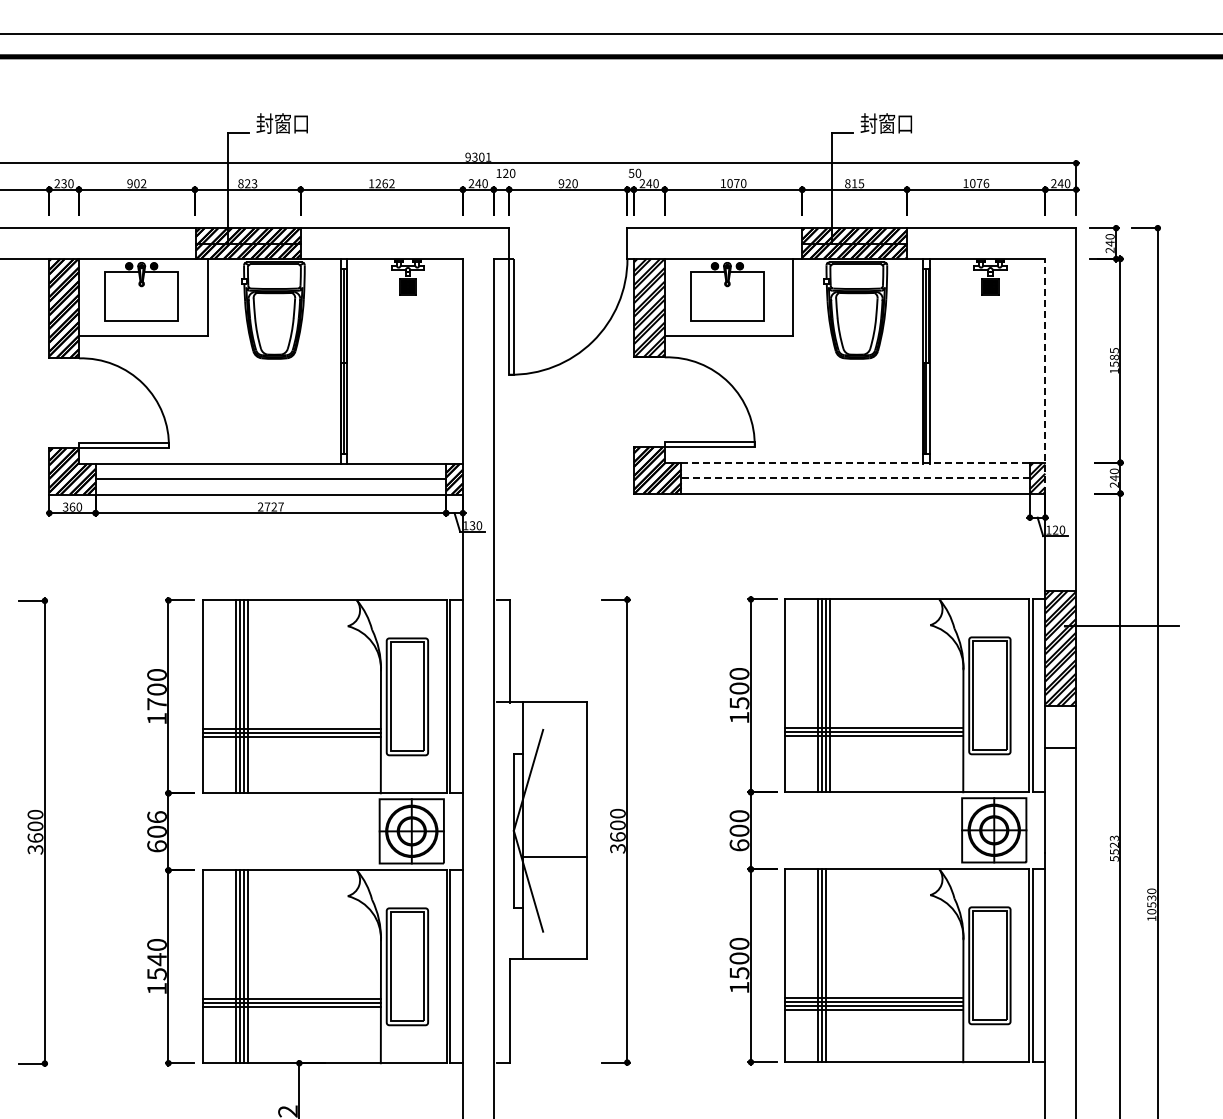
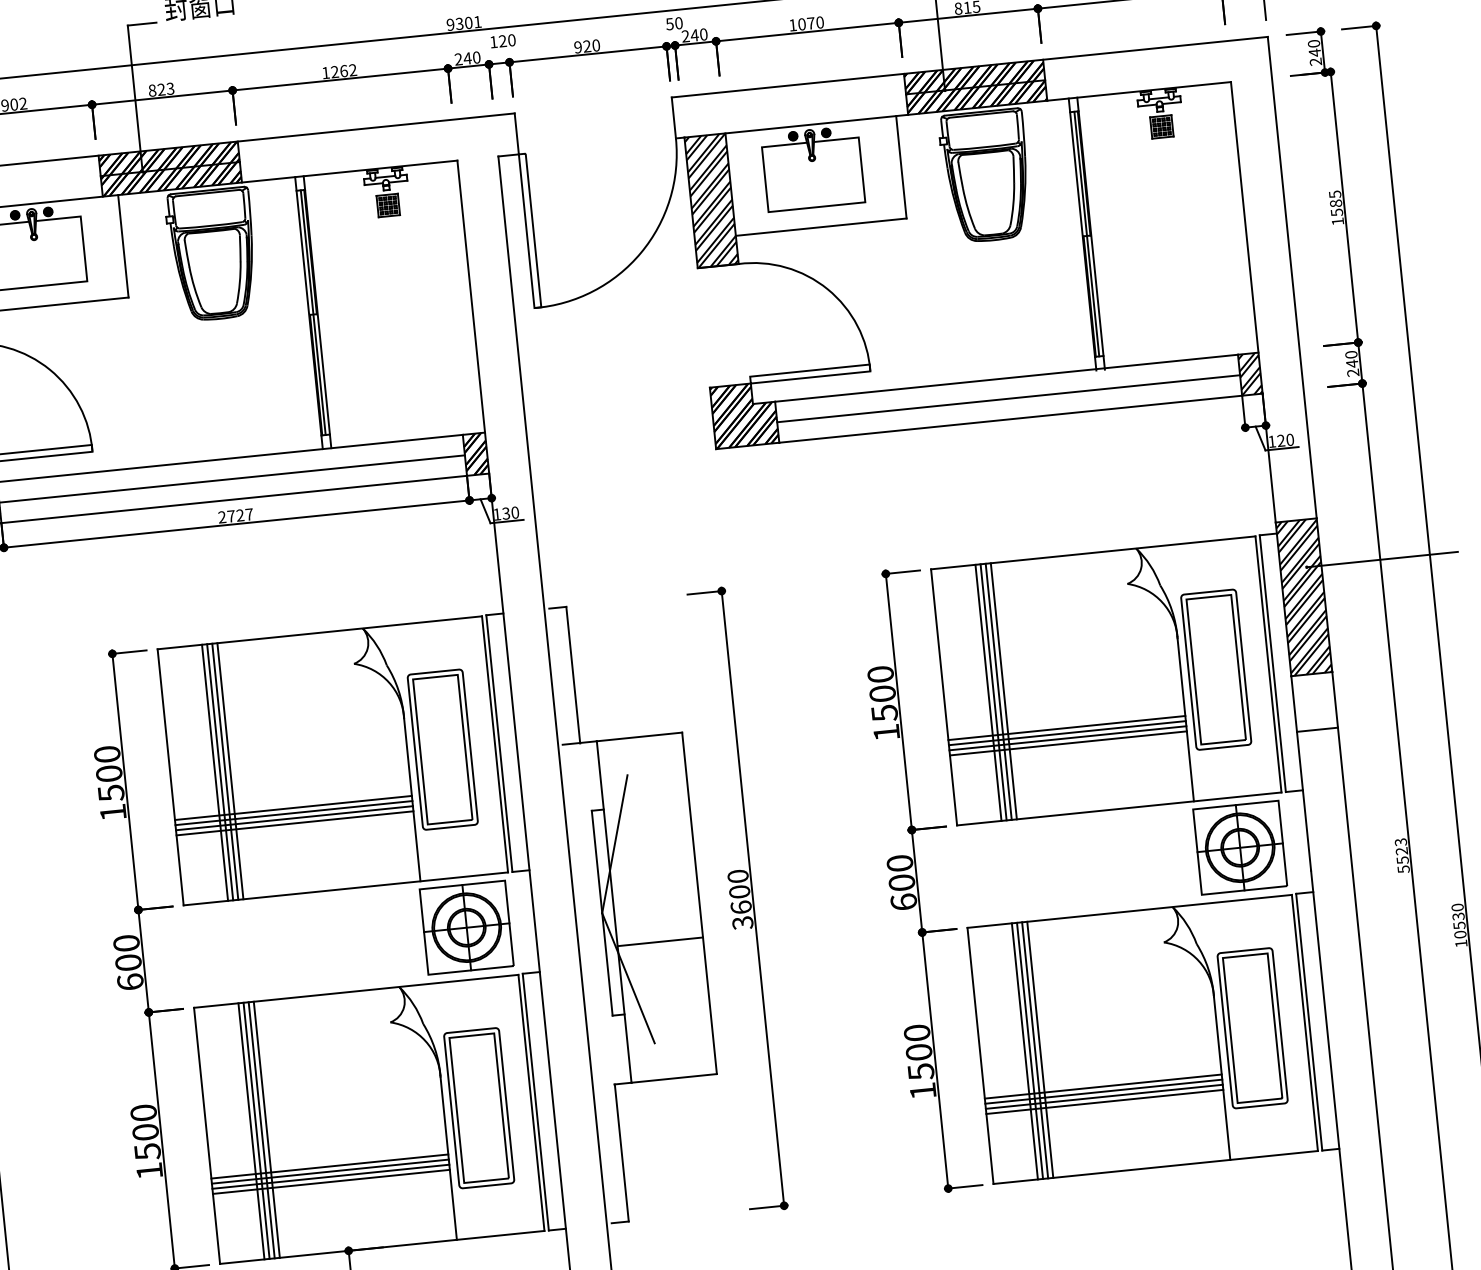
line: (1045, 375) -> (1246, 236), dashed -> solid
line: (856, 462) -> (1007, 377), dashed -> solid
line: (855, 478) -> (1008, 399), dashed -> solid
text: (156, 704) -> (110, 793), 1700 -> 1500
line: (873, 739) -> (1067, 743), added
line: (291, 740) -> (294, 823), added
text: (156, 817) -> (125, 943), 606 -> 600
text: (156, 959) -> (144, 1132), 1540 -> 1500
line: (829, 965) -> (1039, 1049), added
line: (291, 1010) -> (331, 1181), added

